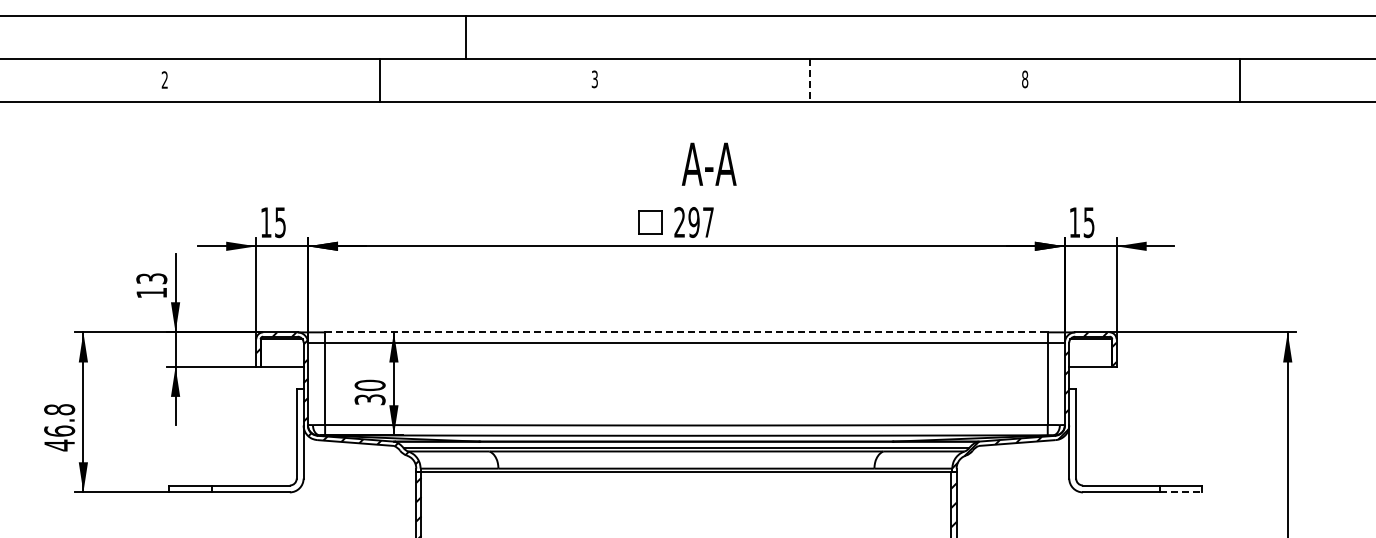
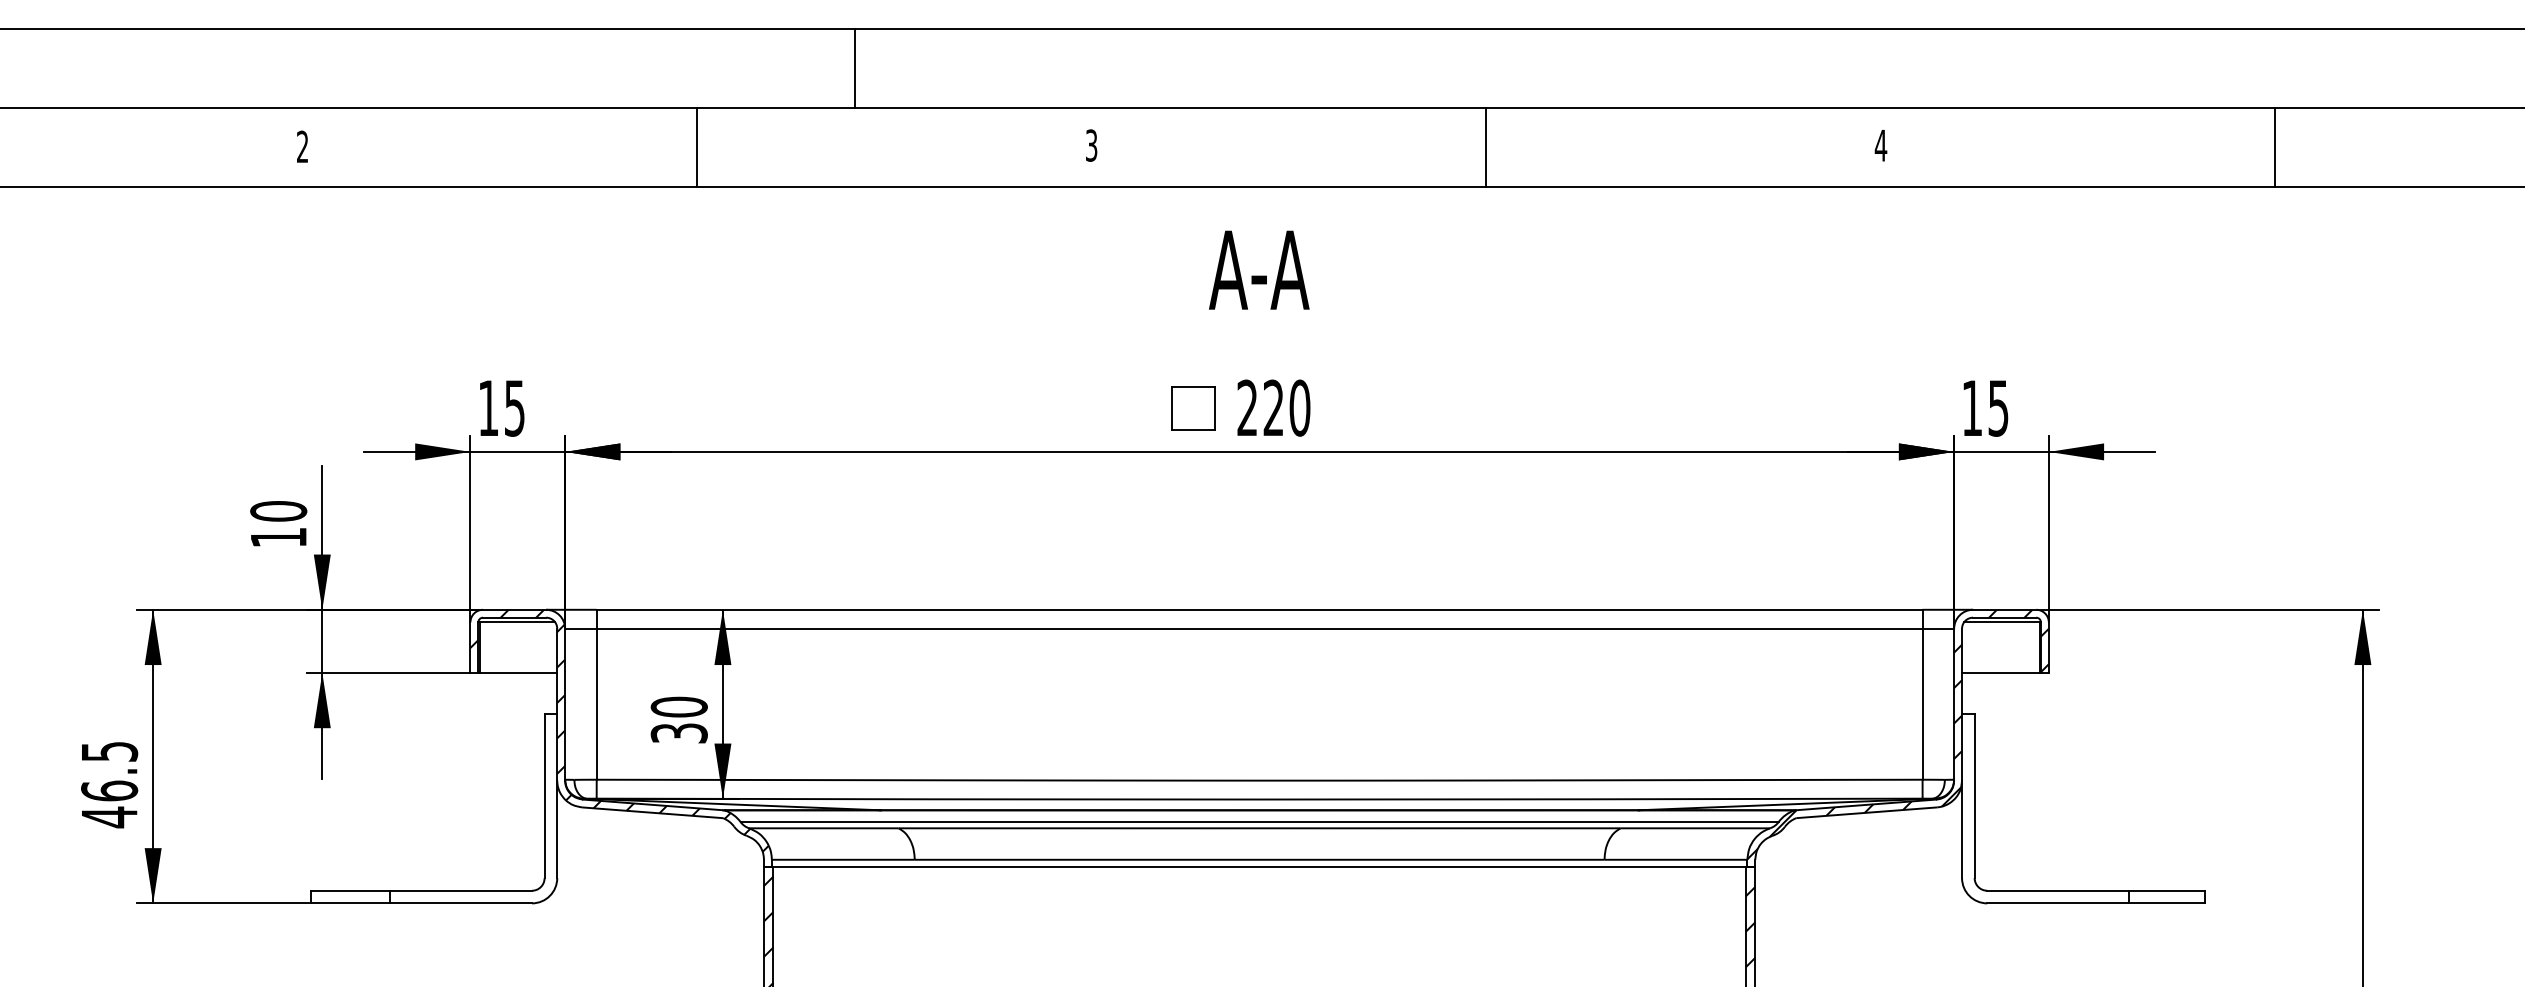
text: (1024, 79) -> (1879, 145), 8 -> 4
line: (809, 80) -> (1485, 147), dashed -> solid
text: (708, 163) -> (1257, 268), moved
text: (701, 222) -> (1287, 408), 297 -> 220
text: (151, 278) -> (278, 510), 13 -> 10
line: (686, 332) -> (1259, 610), dashed -> solid
text: (59, 409) -> (109, 751), 46.8 -> 46.5
line: (1181, 492) -> (2167, 903), dashed -> solid

